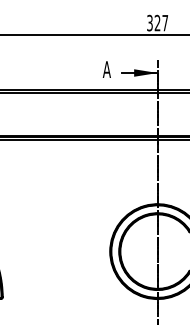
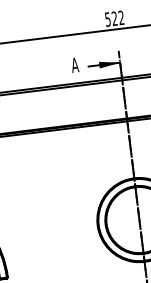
text: (157, 22) -> (114, 18), 327 -> 522

